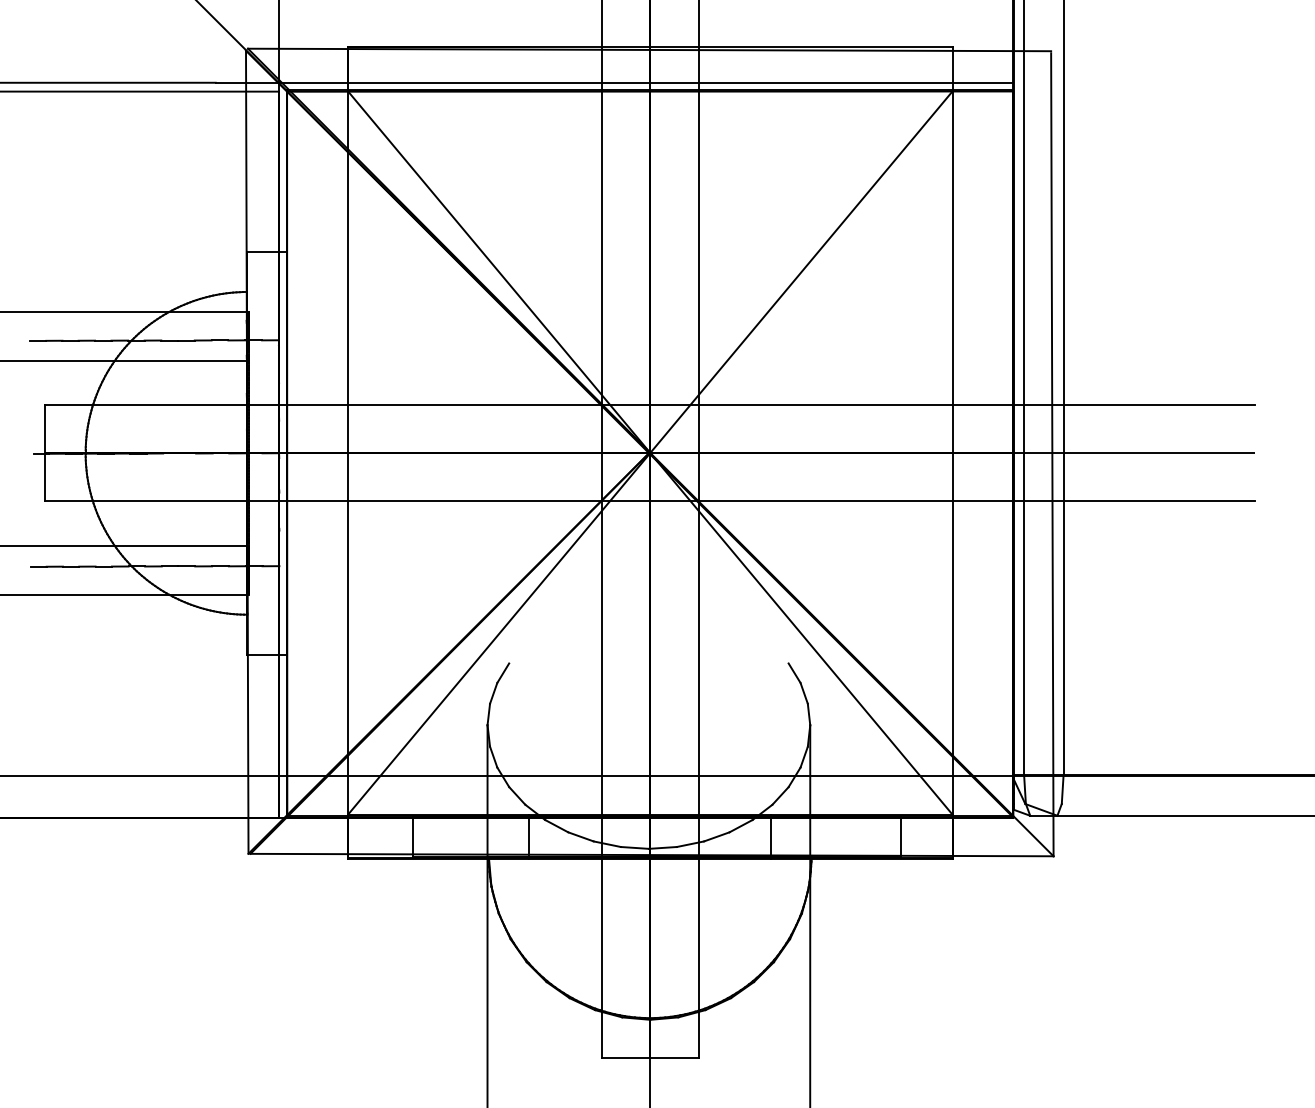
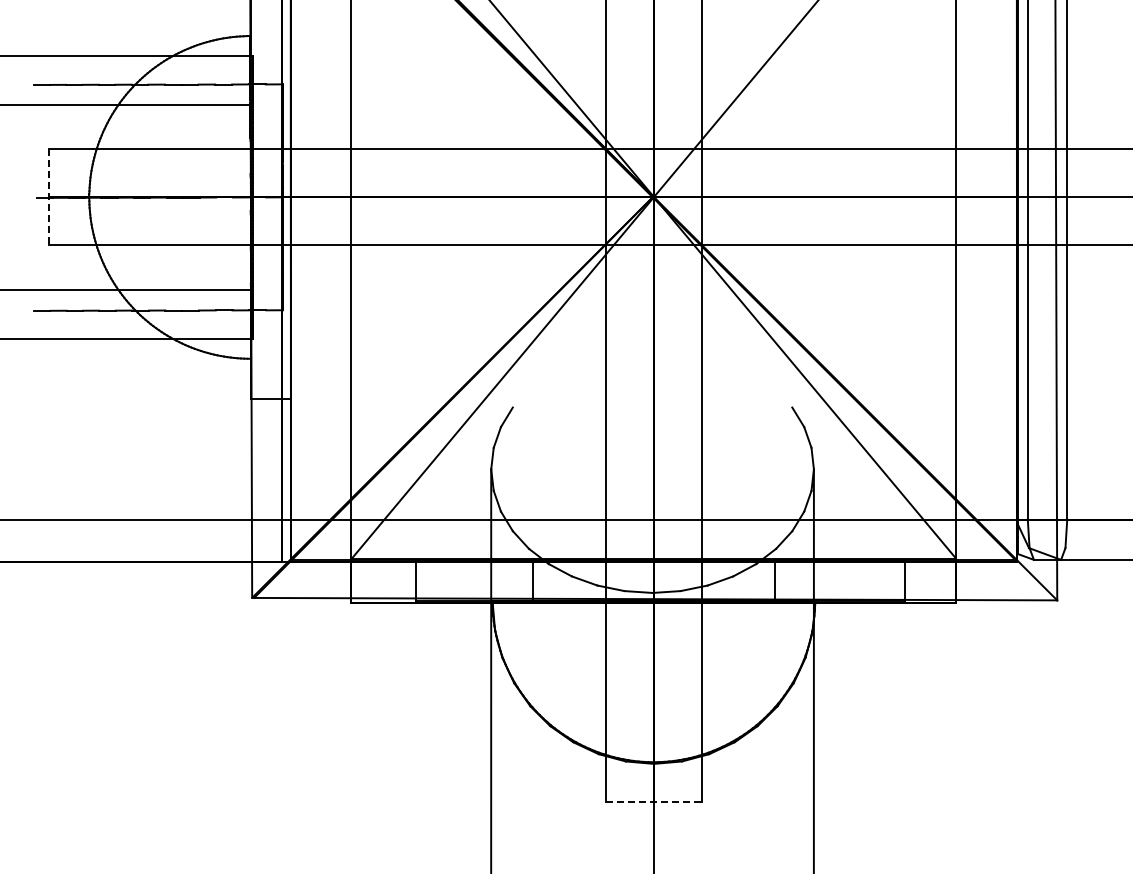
line: (45, 453) -> (49, 197), solid -> dashed
line: (650, 1058) -> (654, 802), solid -> dashed

